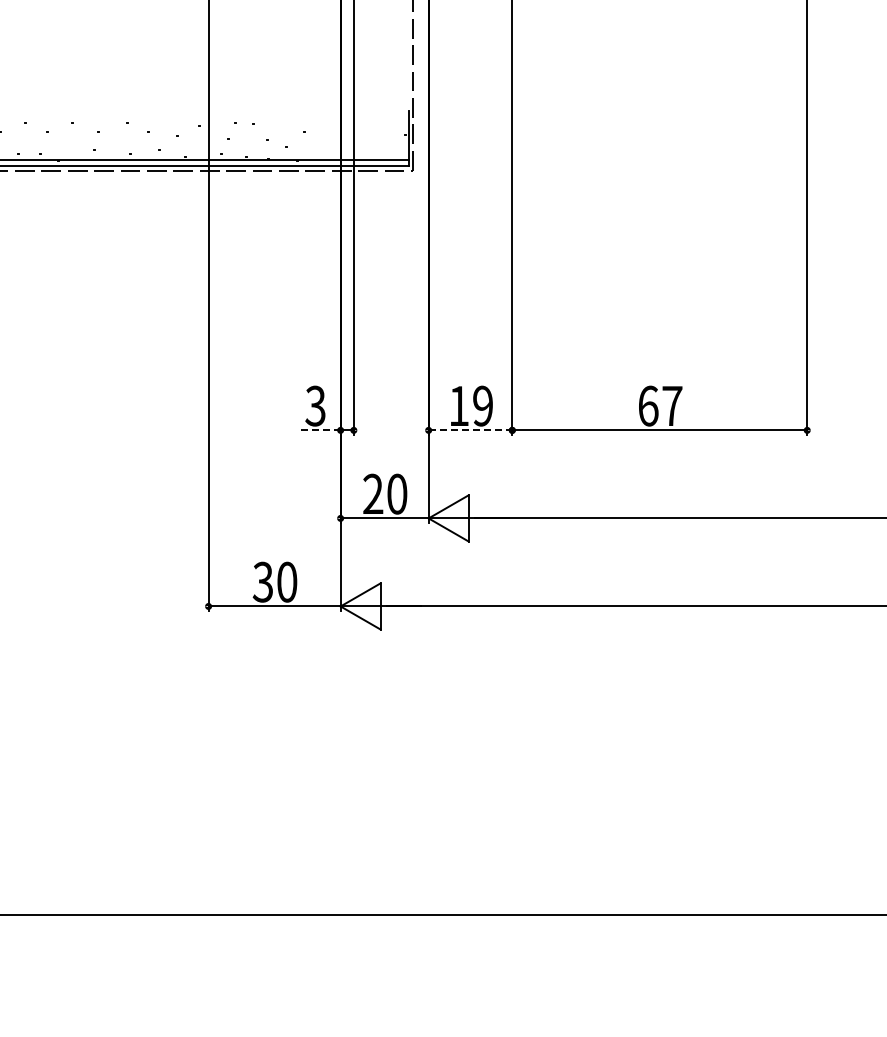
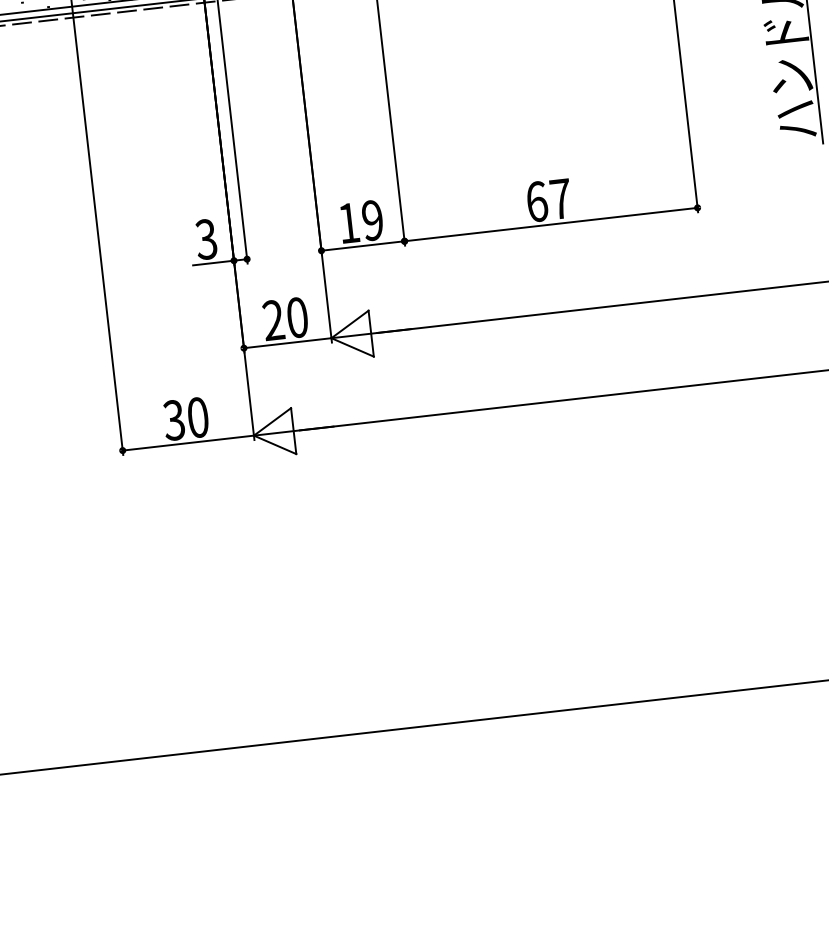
line: (320, 430) -> (214, 263), dashed -> solid
line: (470, 430) -> (363, 246), dashed -> solid

